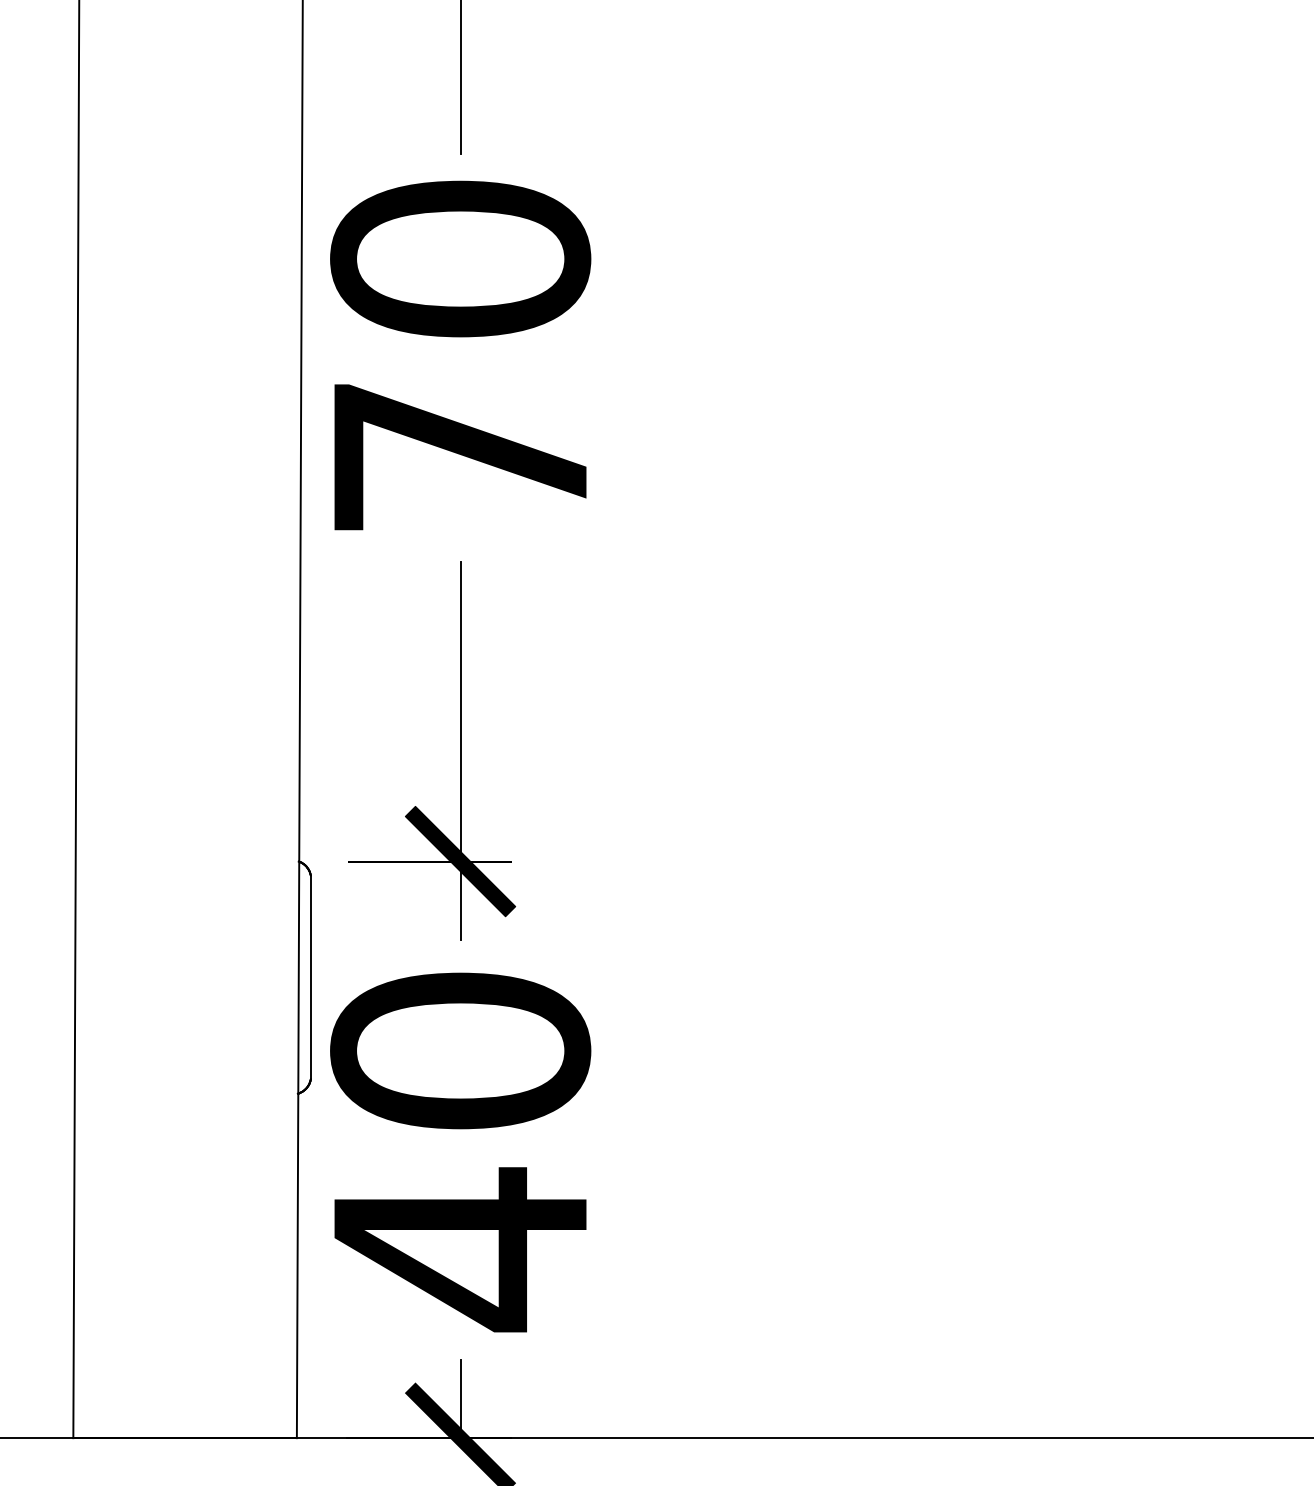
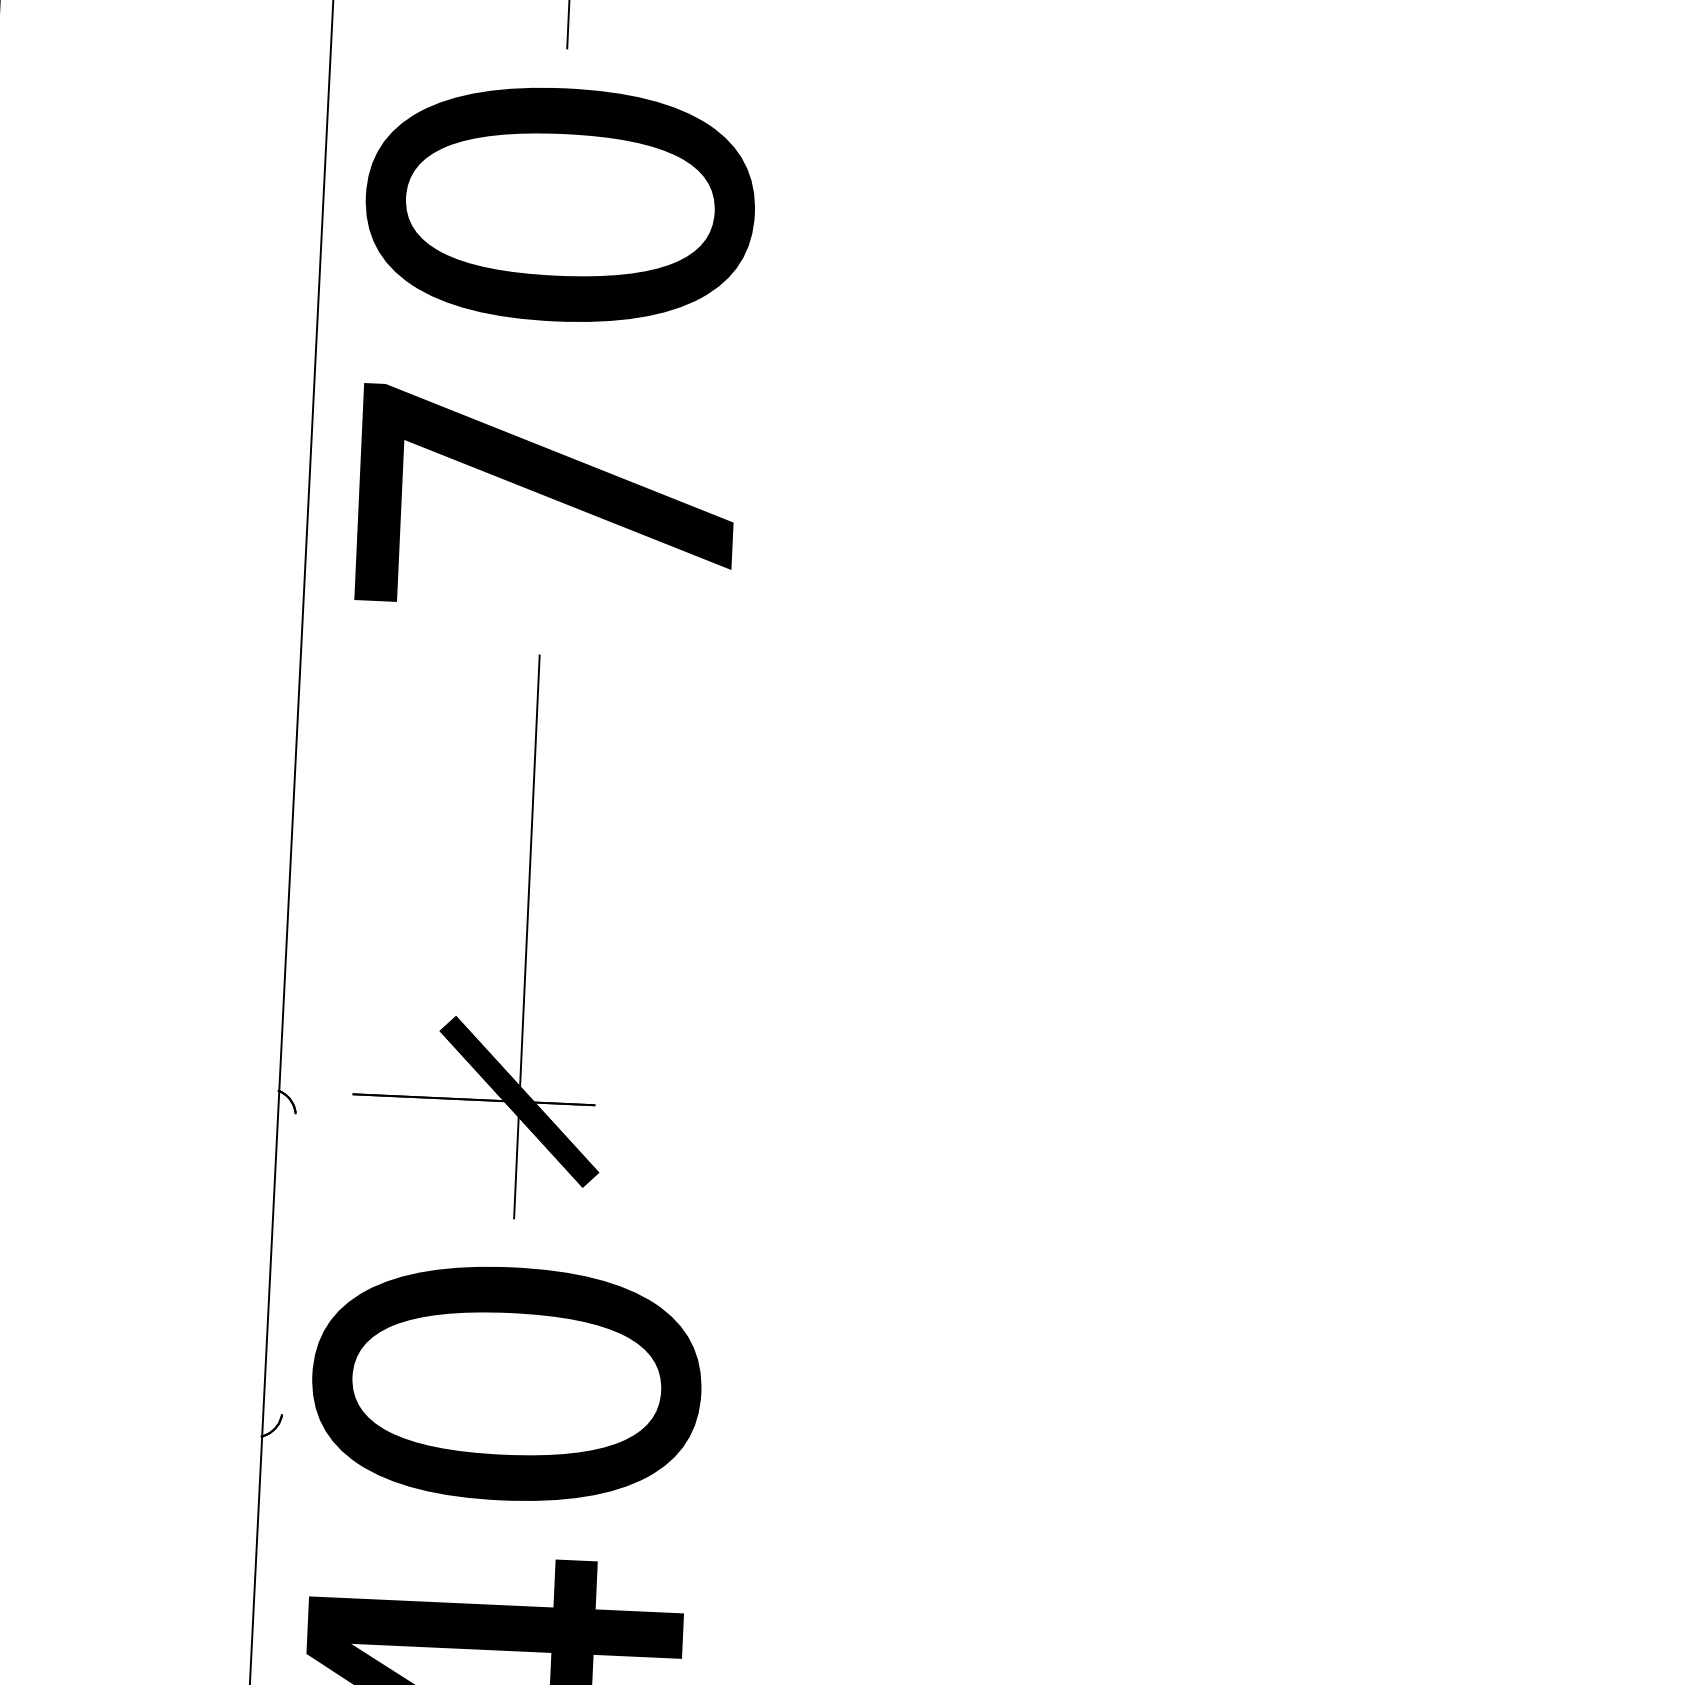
line: (310, 977) -> (288, 1264), removed

